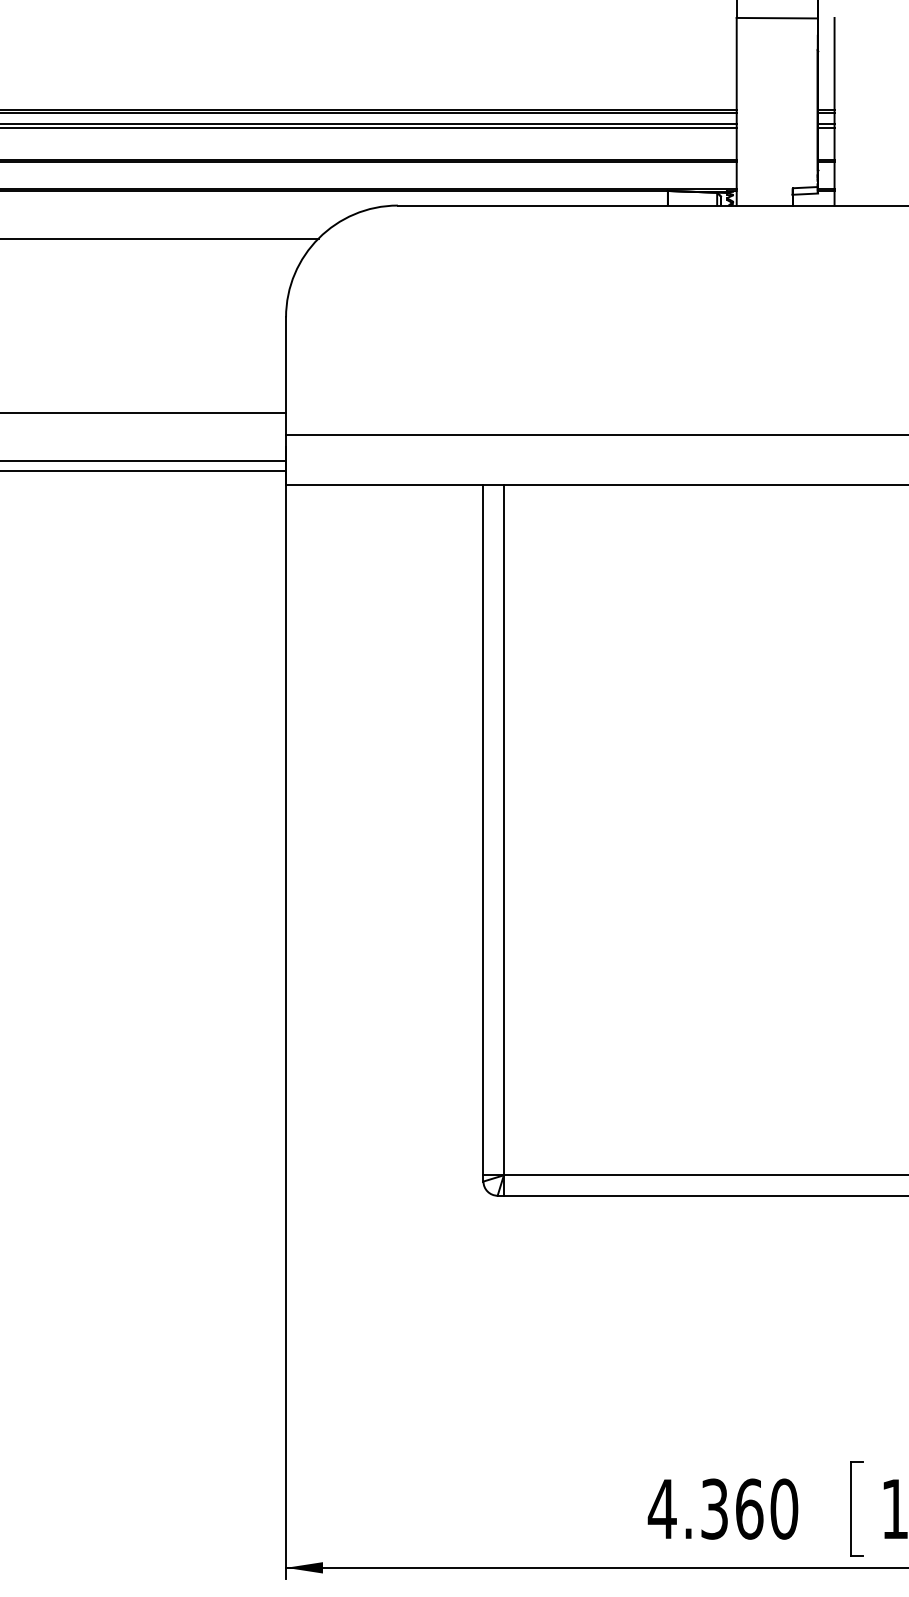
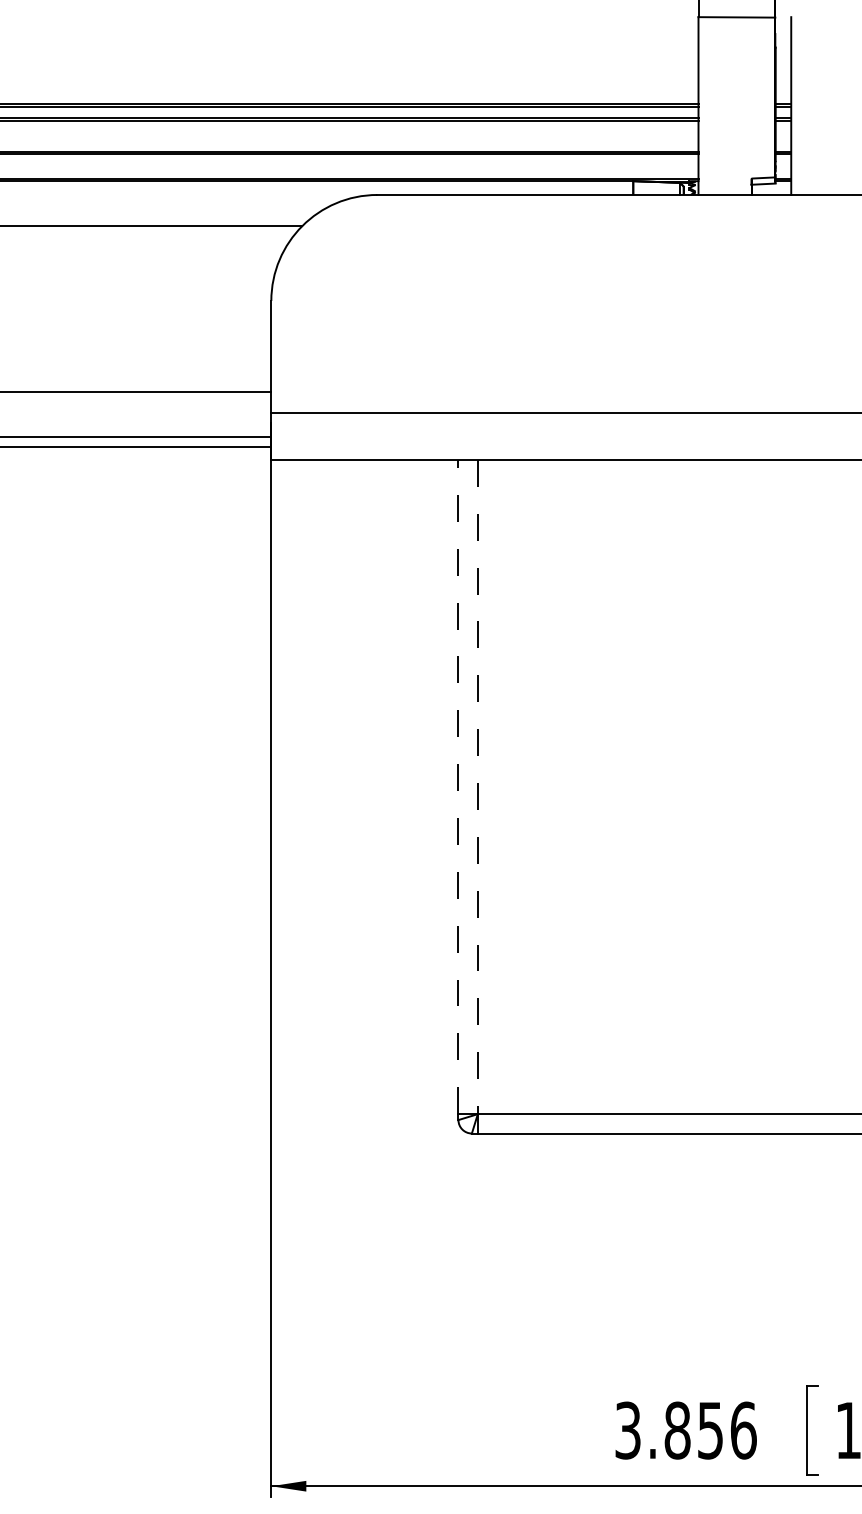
line: (483, 829) -> (458, 786), solid -> dashed
line: (503, 830) -> (477, 787), solid -> dashed
text: (722, 1509) -> (685, 1430), 4.360 -> 3.856

